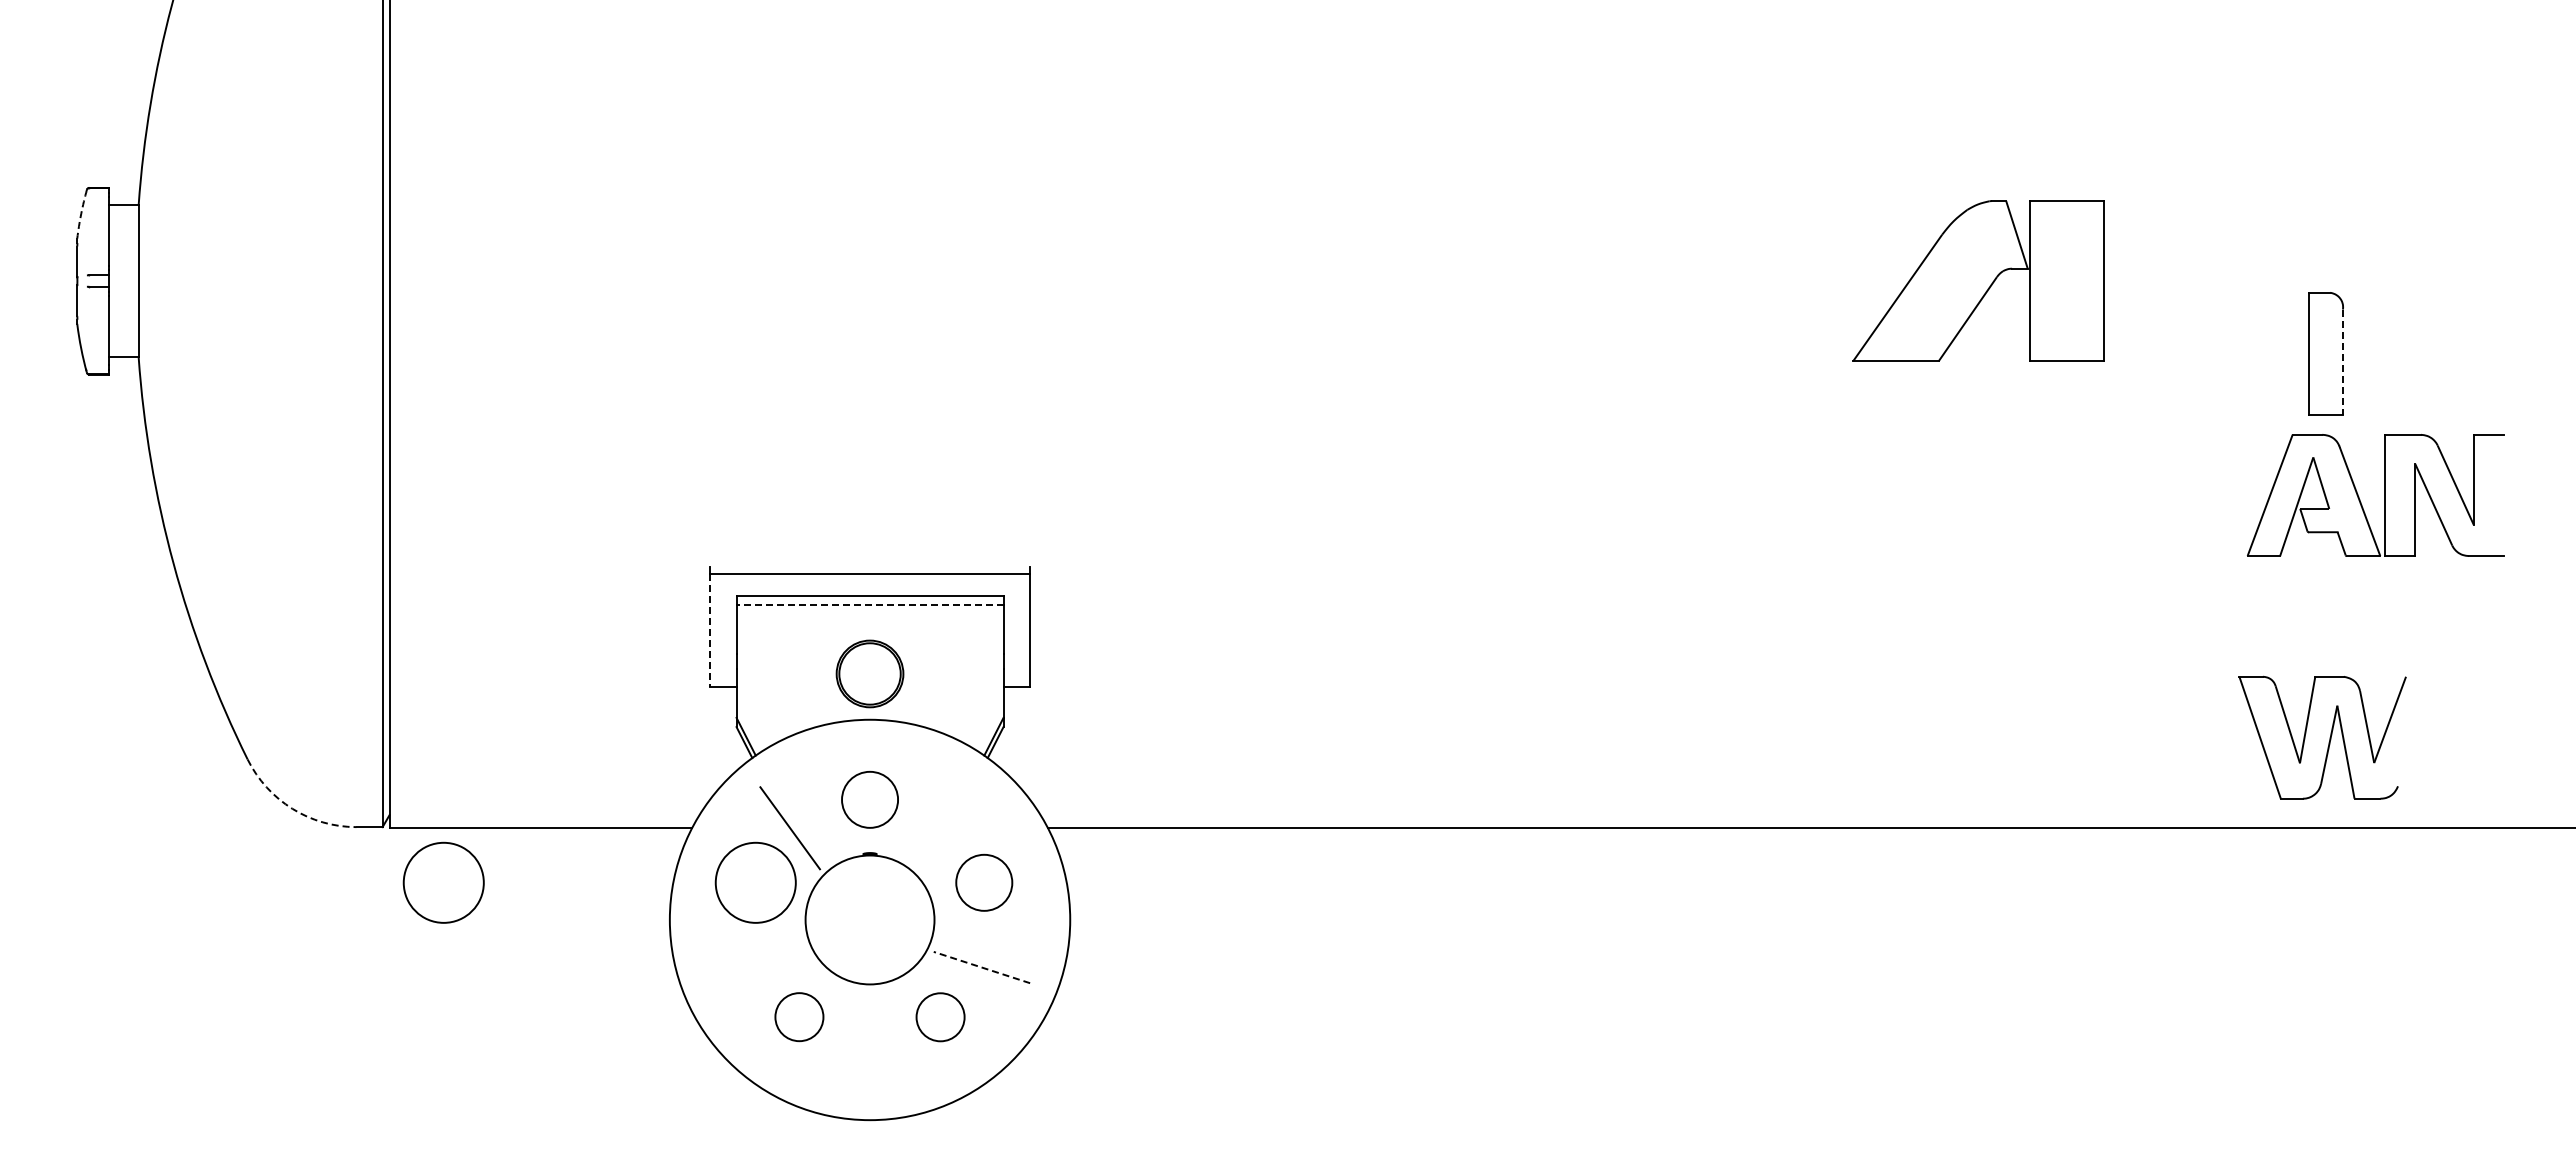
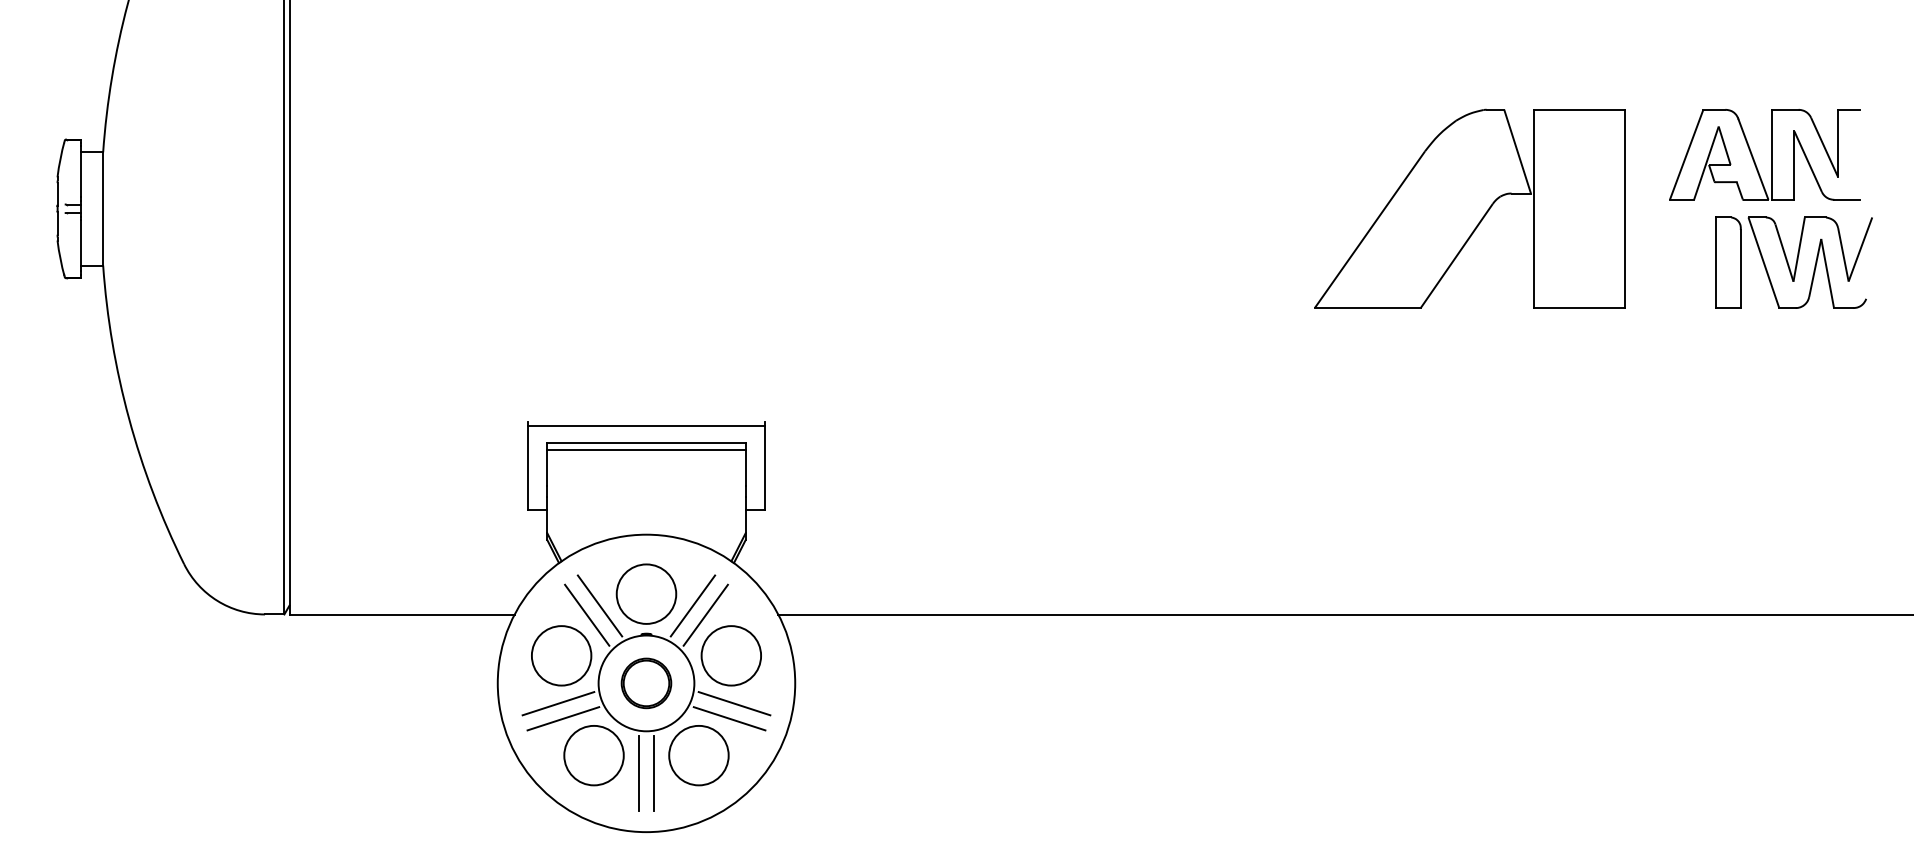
arc: (81, 213) -> (60, 158), dashed -> solid
part: (1978, 280) -> (1469, 208), size x1.67
line: (2343, 362) -> (1741, 269), dashed -> solid
part: (2384, 495) -> (1771, 154), moved
line: (869, 605) -> (646, 449), dashed -> solid
line: (709, 630) -> (527, 468), dashed -> solid
part: (869, 673) -> (646, 683), moved
part: (2329, 737) -> (1815, 262), moved
circle: (870, 799) -> (646, 593), size x1.43
arc: (292, 808) -> (217, 600), dashed -> solid
line: (807, 815) -> (600, 605), added
line: (932, 815) -> (692, 605), added
line: (949, 828) -> (705, 615), added
circle: (443, 882) -> (329, 655), removed
circle: (984, 882) -> (731, 655), size x1.43
line: (751, 946) -> (558, 703), added
line: (988, 946) -> (734, 703), added
line: (757, 967) -> (562, 718), added
line: (981, 967) -> (729, 718), dashed -> solid
circle: (799, 1017) -> (594, 755), size x1.67
circle: (940, 1017) -> (698, 755), size x1.67
line: (859, 1040) -> (638, 772), added
line: (880, 1040) -> (654, 772), added

